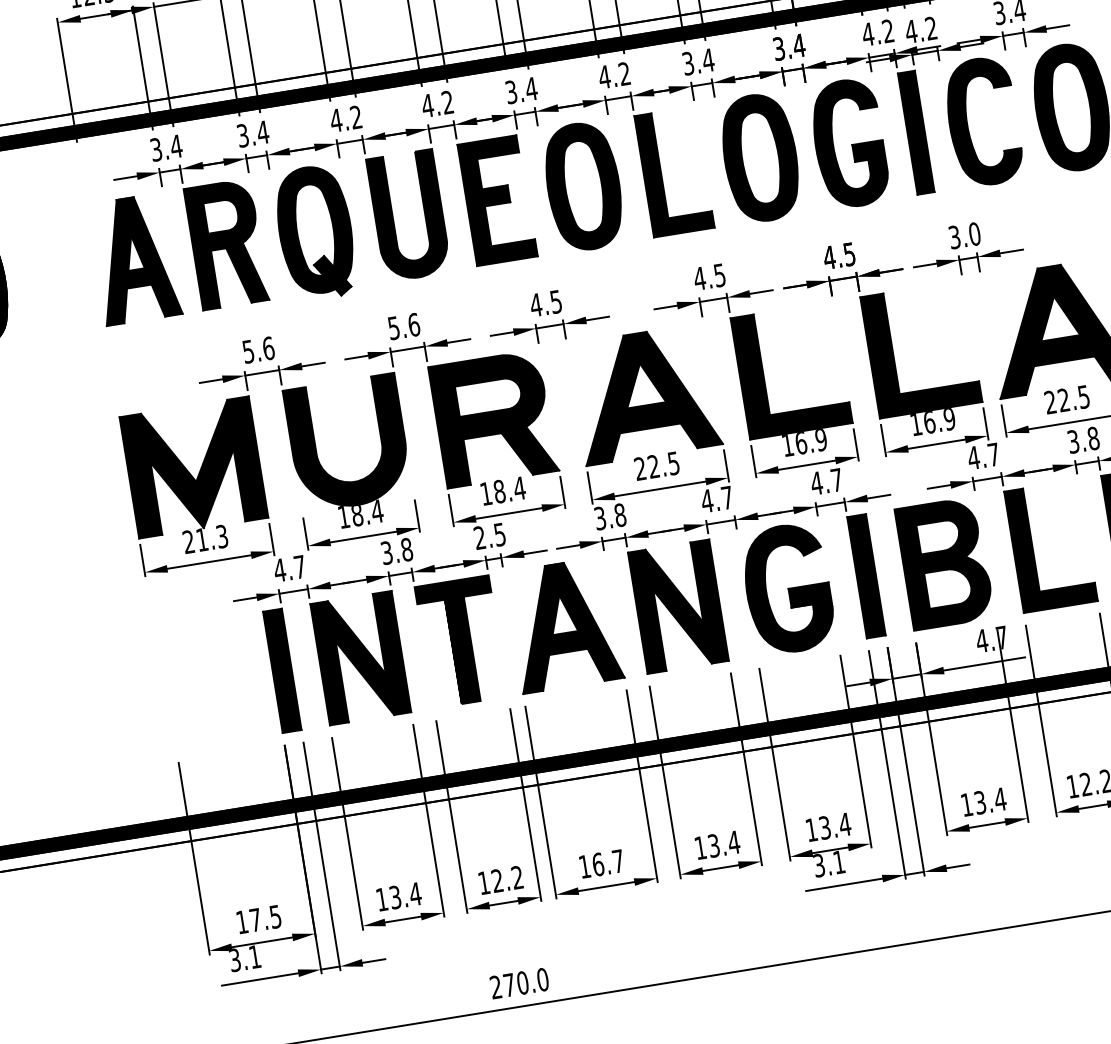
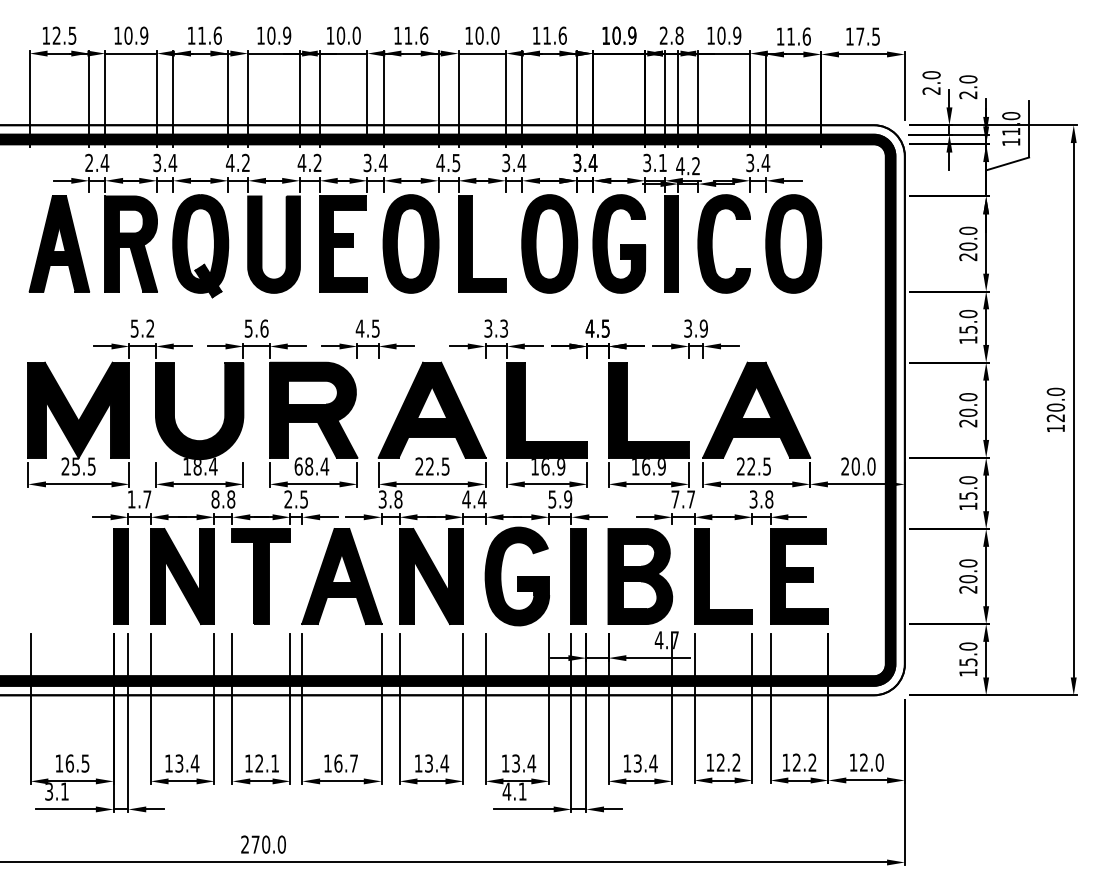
text: (877, 32) -> (654, 162), 4.2 -> 3.1
text: (624, 73) -> (456, 162), 4.2 -> 4.5
text: (156, 150) -> (89, 163), 3.4 -> 2.4
text: (974, 234) -> (703, 328), 3.0 -> 3.9
text: (708, 277) -> (495, 328), 4.5 -> 3.3
text: (268, 348) -> (150, 328), 5.6 -> 5.2
text: (973, 458) -> (675, 499), 4.7 -> 7.7
text: (827, 481) -> (560, 499), 4.7 -> 5.9
text: (485, 493) -> (298, 466), 18.4 -> 68.4
text: (727, 497) -> (482, 499), 4.7 -> 4.4
text: (211, 538) -> (83, 466), 21.3 -> 25.5
text: (386, 553) -> (215, 499), 3.8 -> 8.8
text: (279, 570) -> (131, 499), 4.7 -> 1.7
text: (818, 865) -> (506, 791), 3.1 -> 4.1
text: (516, 877) -> (274, 763), 12.2 -> 12.1
text: (255, 920) -> (69, 763), 17.5 -> 16.5

